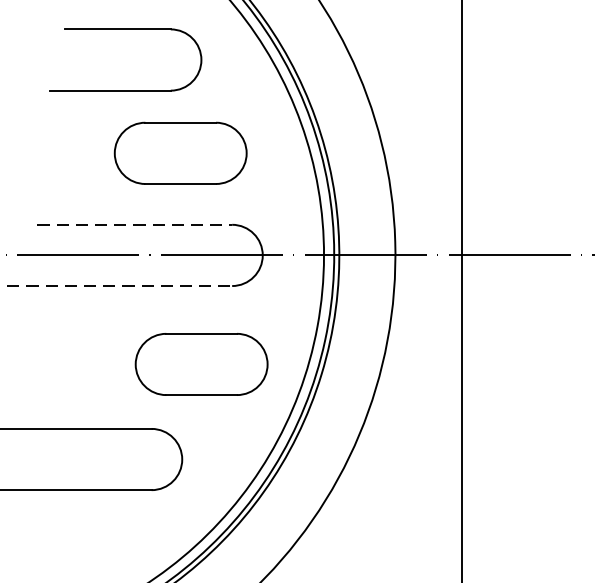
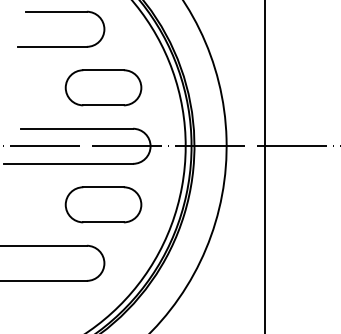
part: (126, 30) -> (61, 12), moved
line: (135, 224) -> (77, 128), dashed -> solid
line: (121, 285) -> (69, 163), dashed -> solid
part: (201, 363) -> (103, 204), moved

